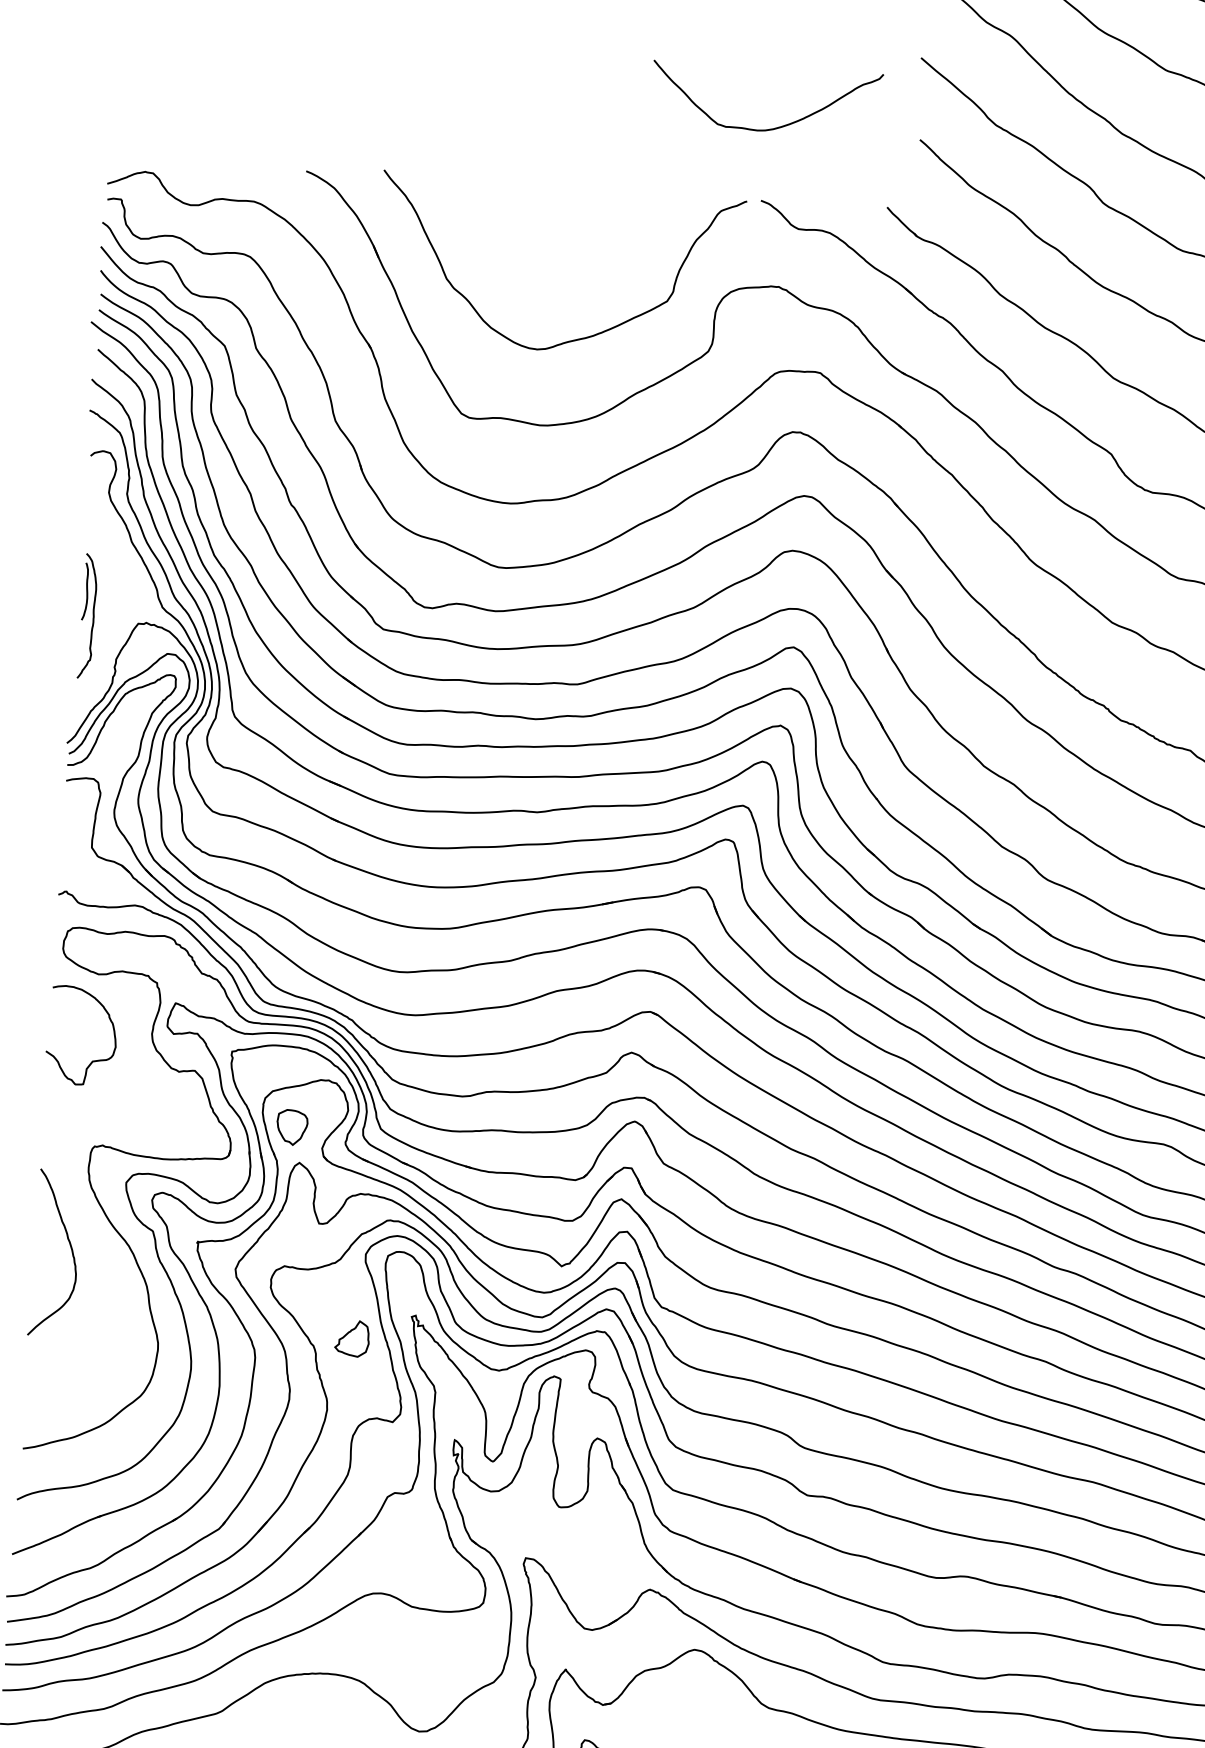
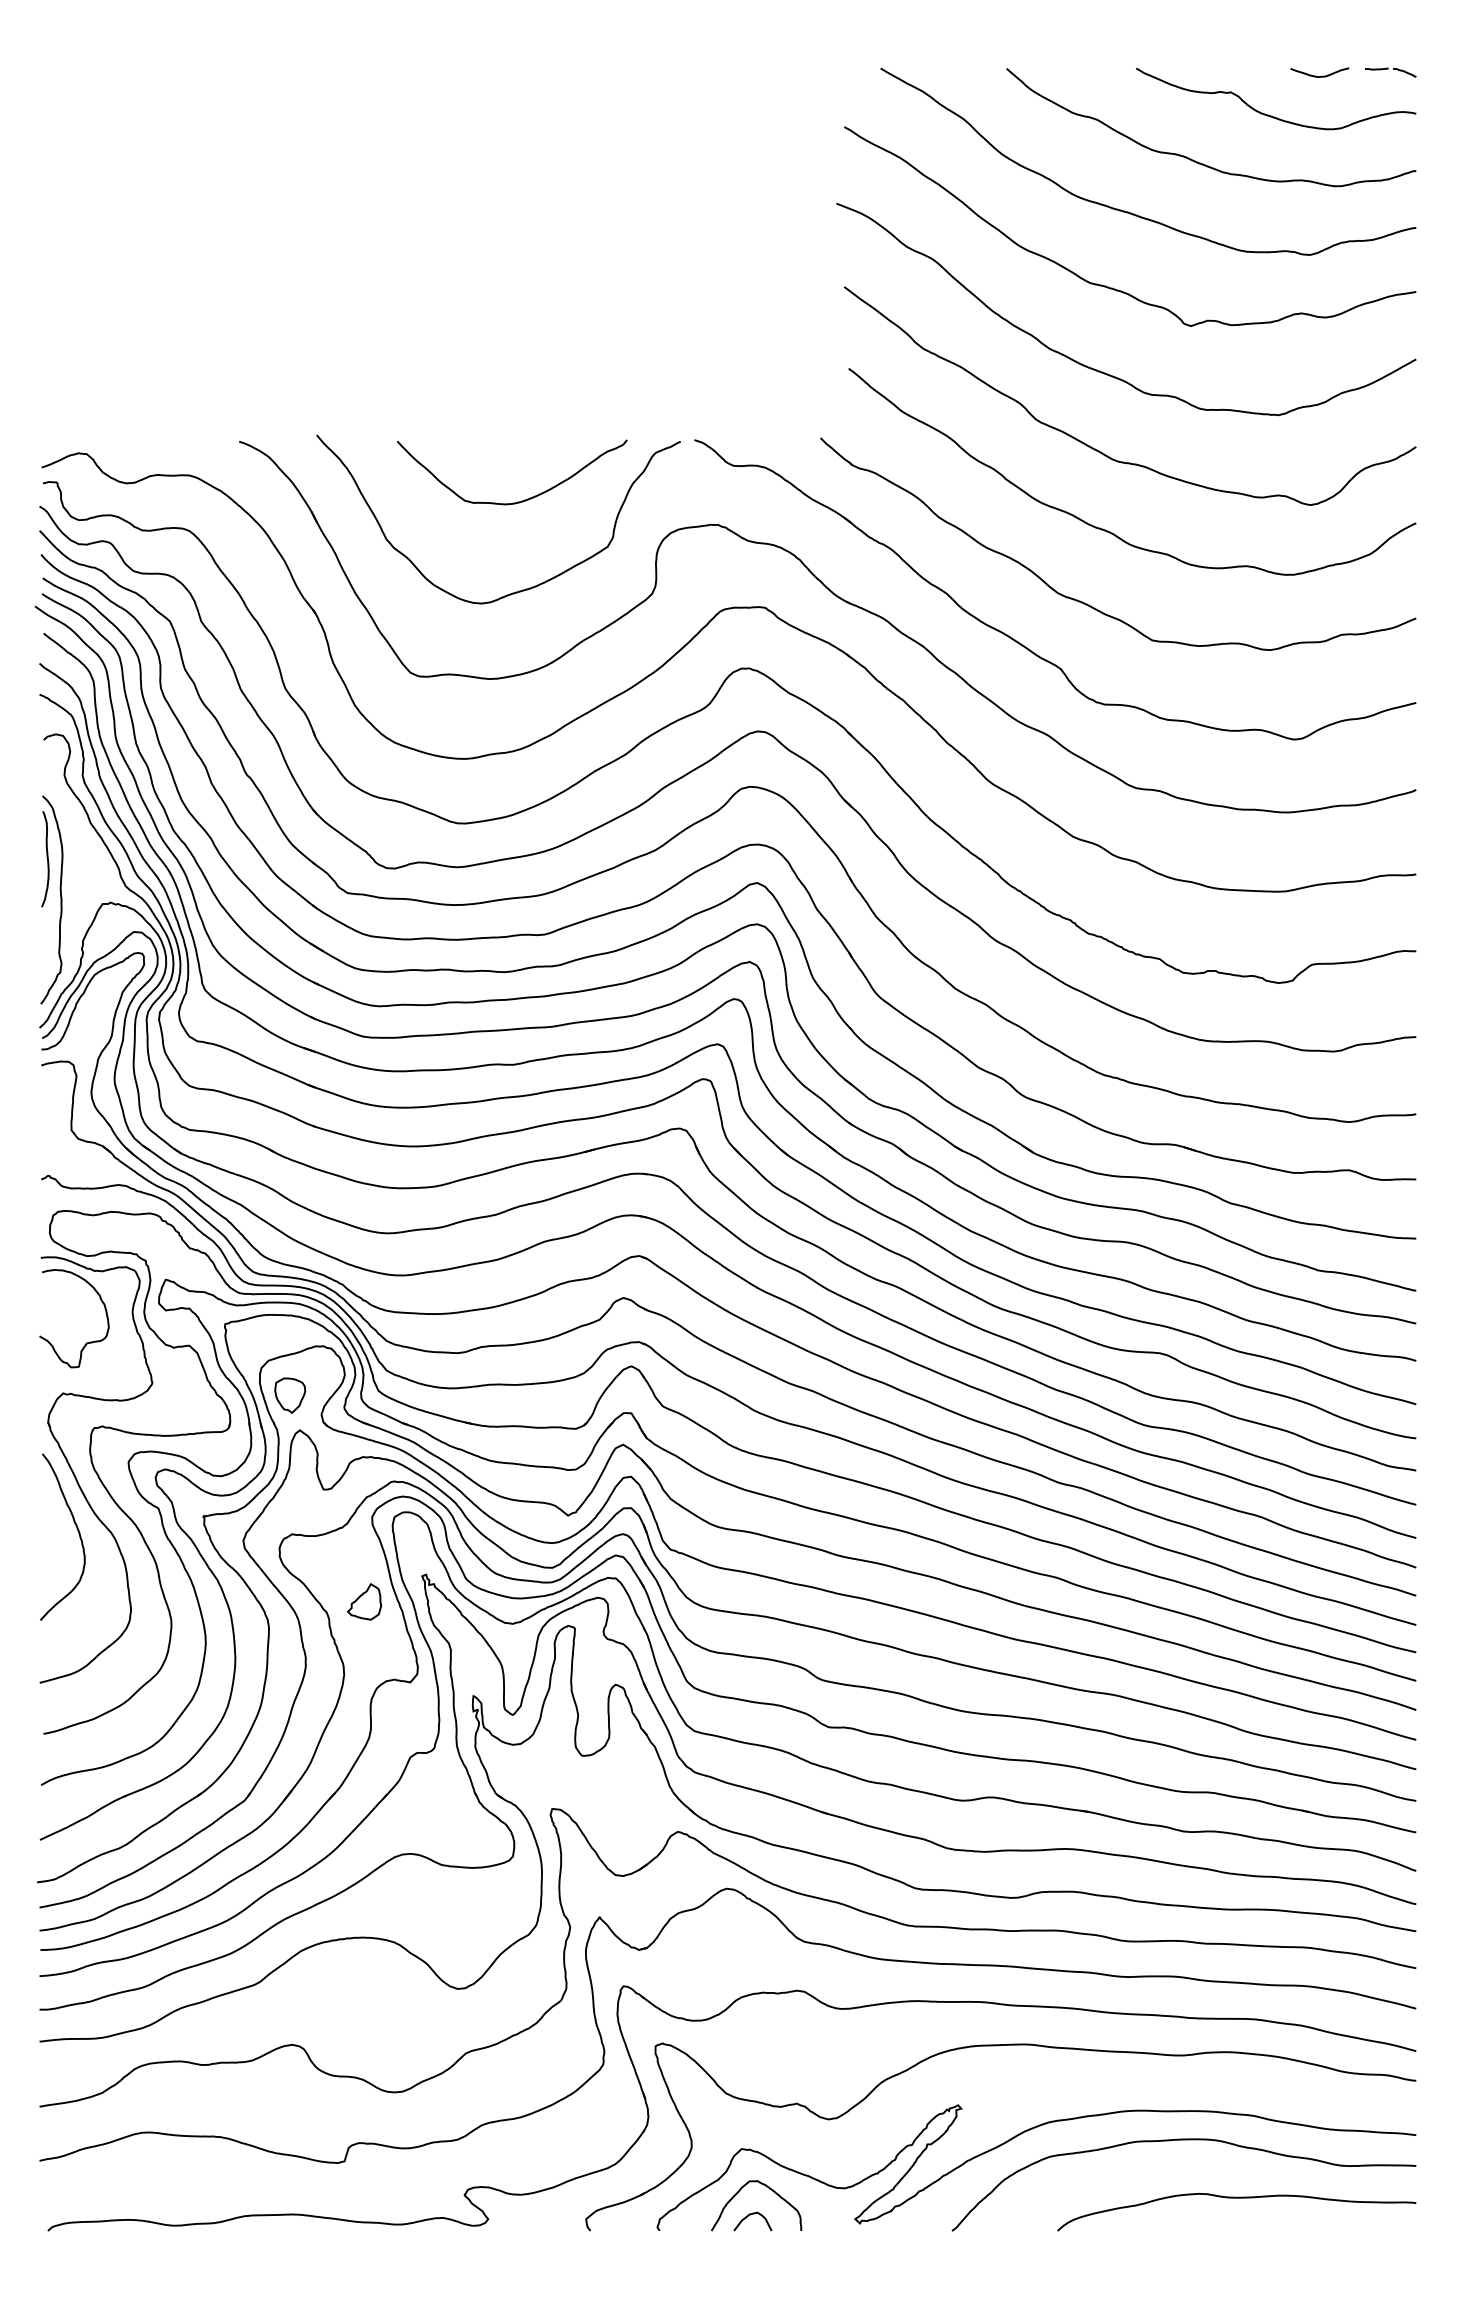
curve: (774, 127) -> (521, 500), moved
part: (87, 615) -> (51, 899), size x1.67
part: (74, 1196) -> (77, 1479), added

